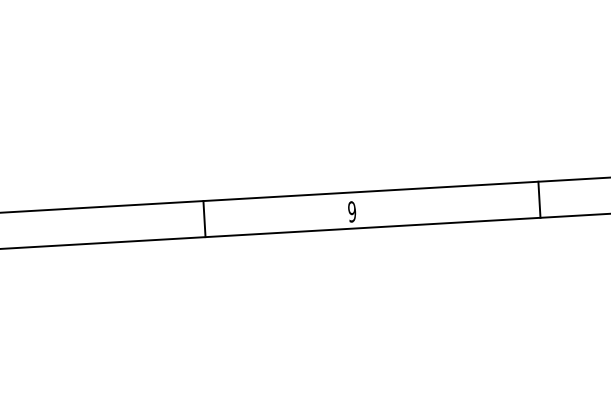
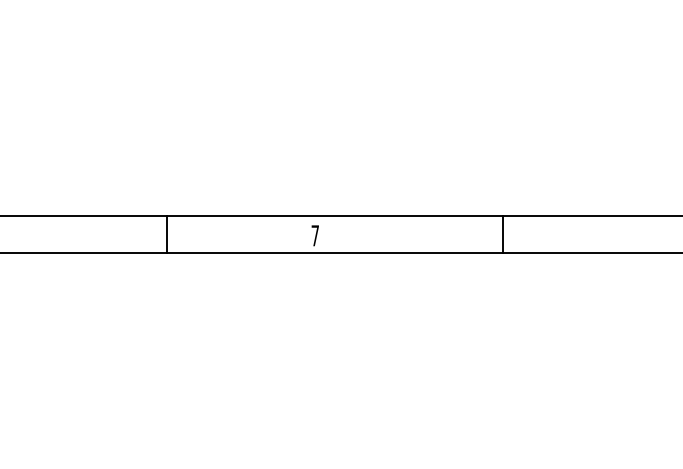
text: (352, 211) -> (315, 235), 9 -> 7

